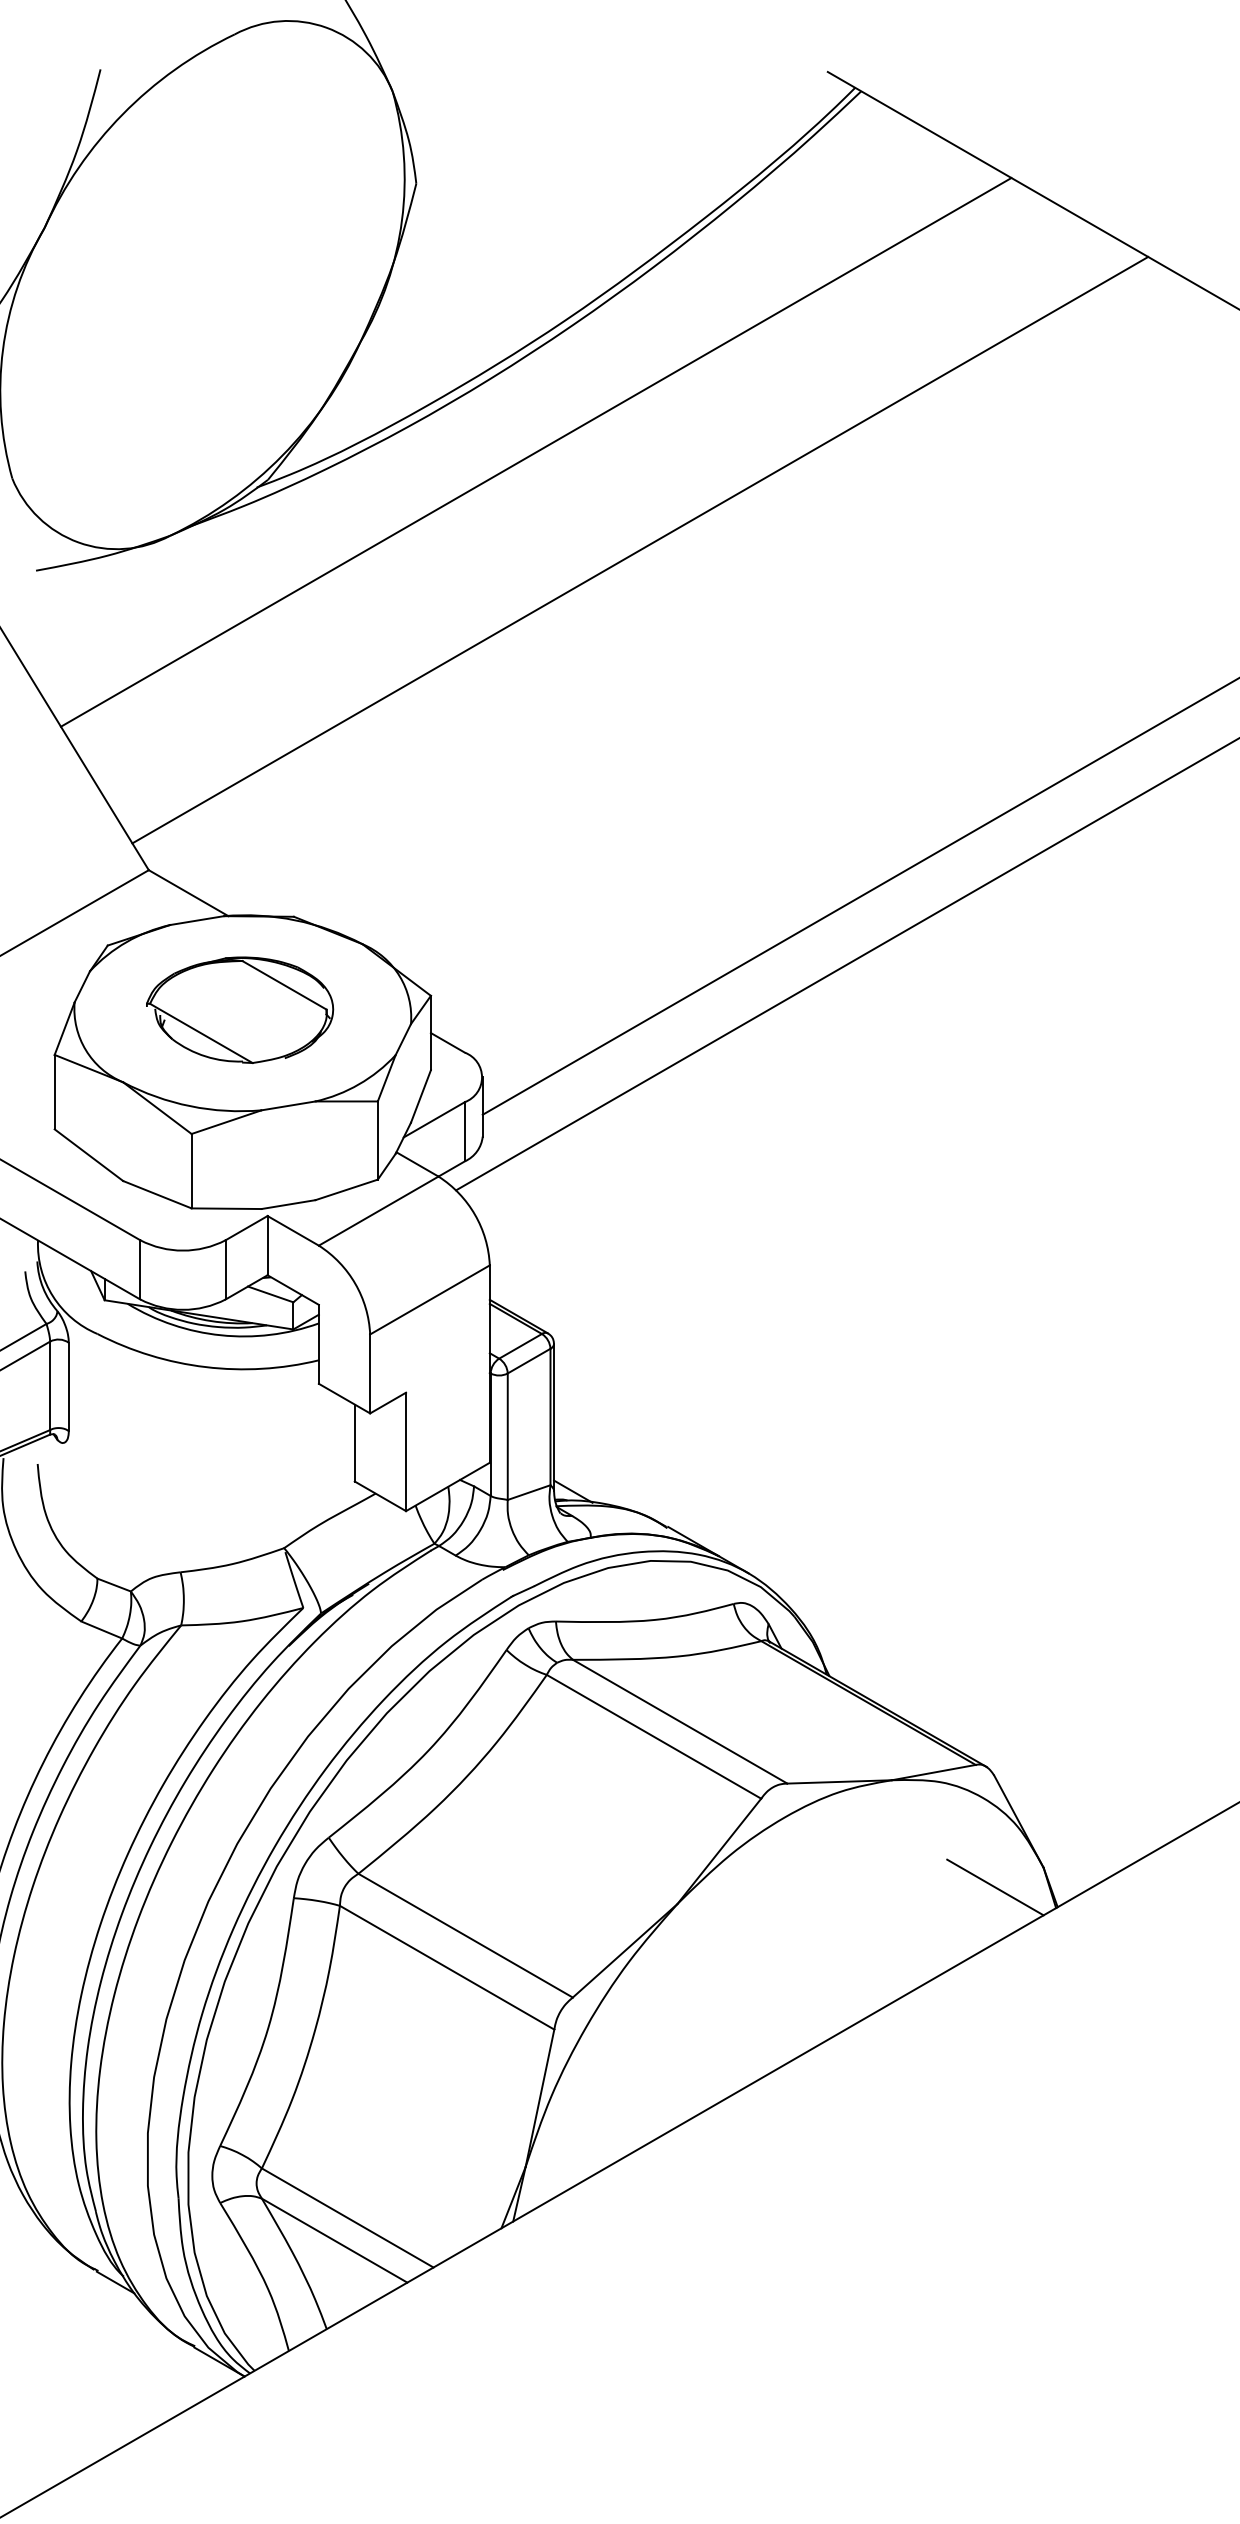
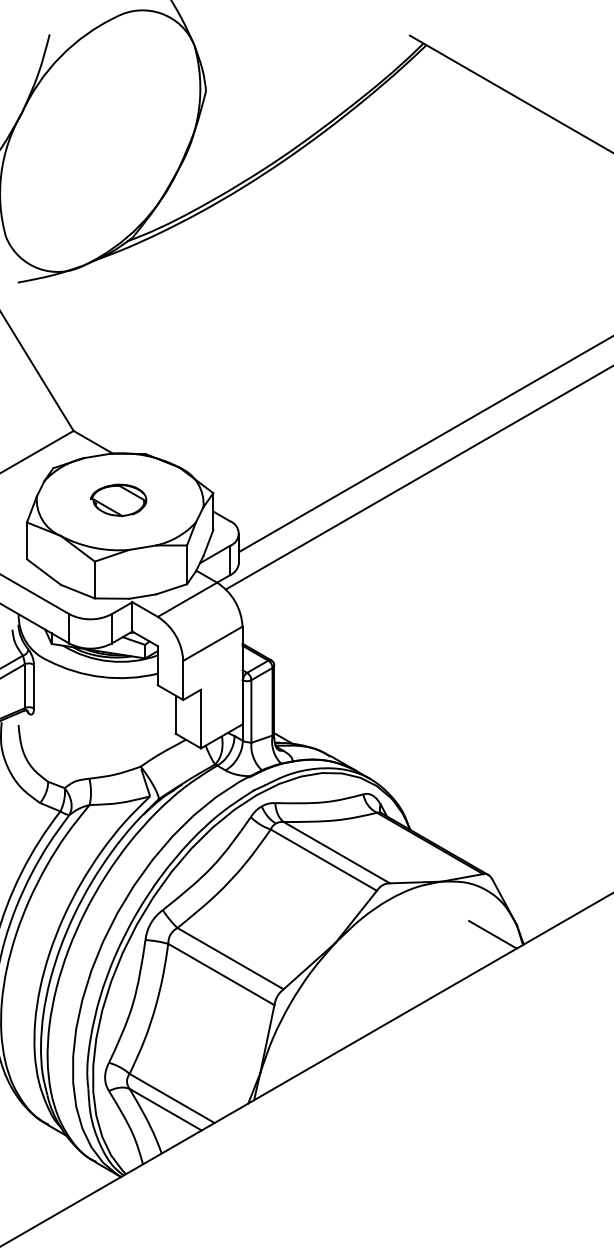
line: (536, 451) -> (265, 223), removed
line: (639, 550) -> (316, 272), removed
part: (239, 1010) -> (118, 500), size x0.6

